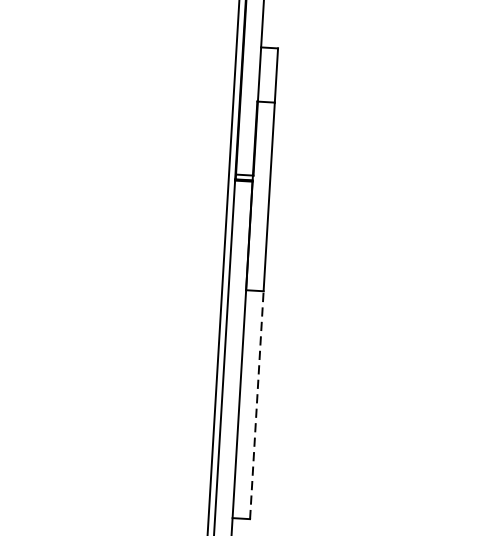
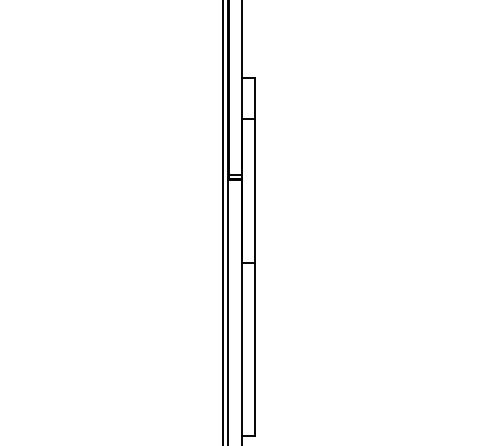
line: (256, 405) -> (254, 349), dashed -> solid

